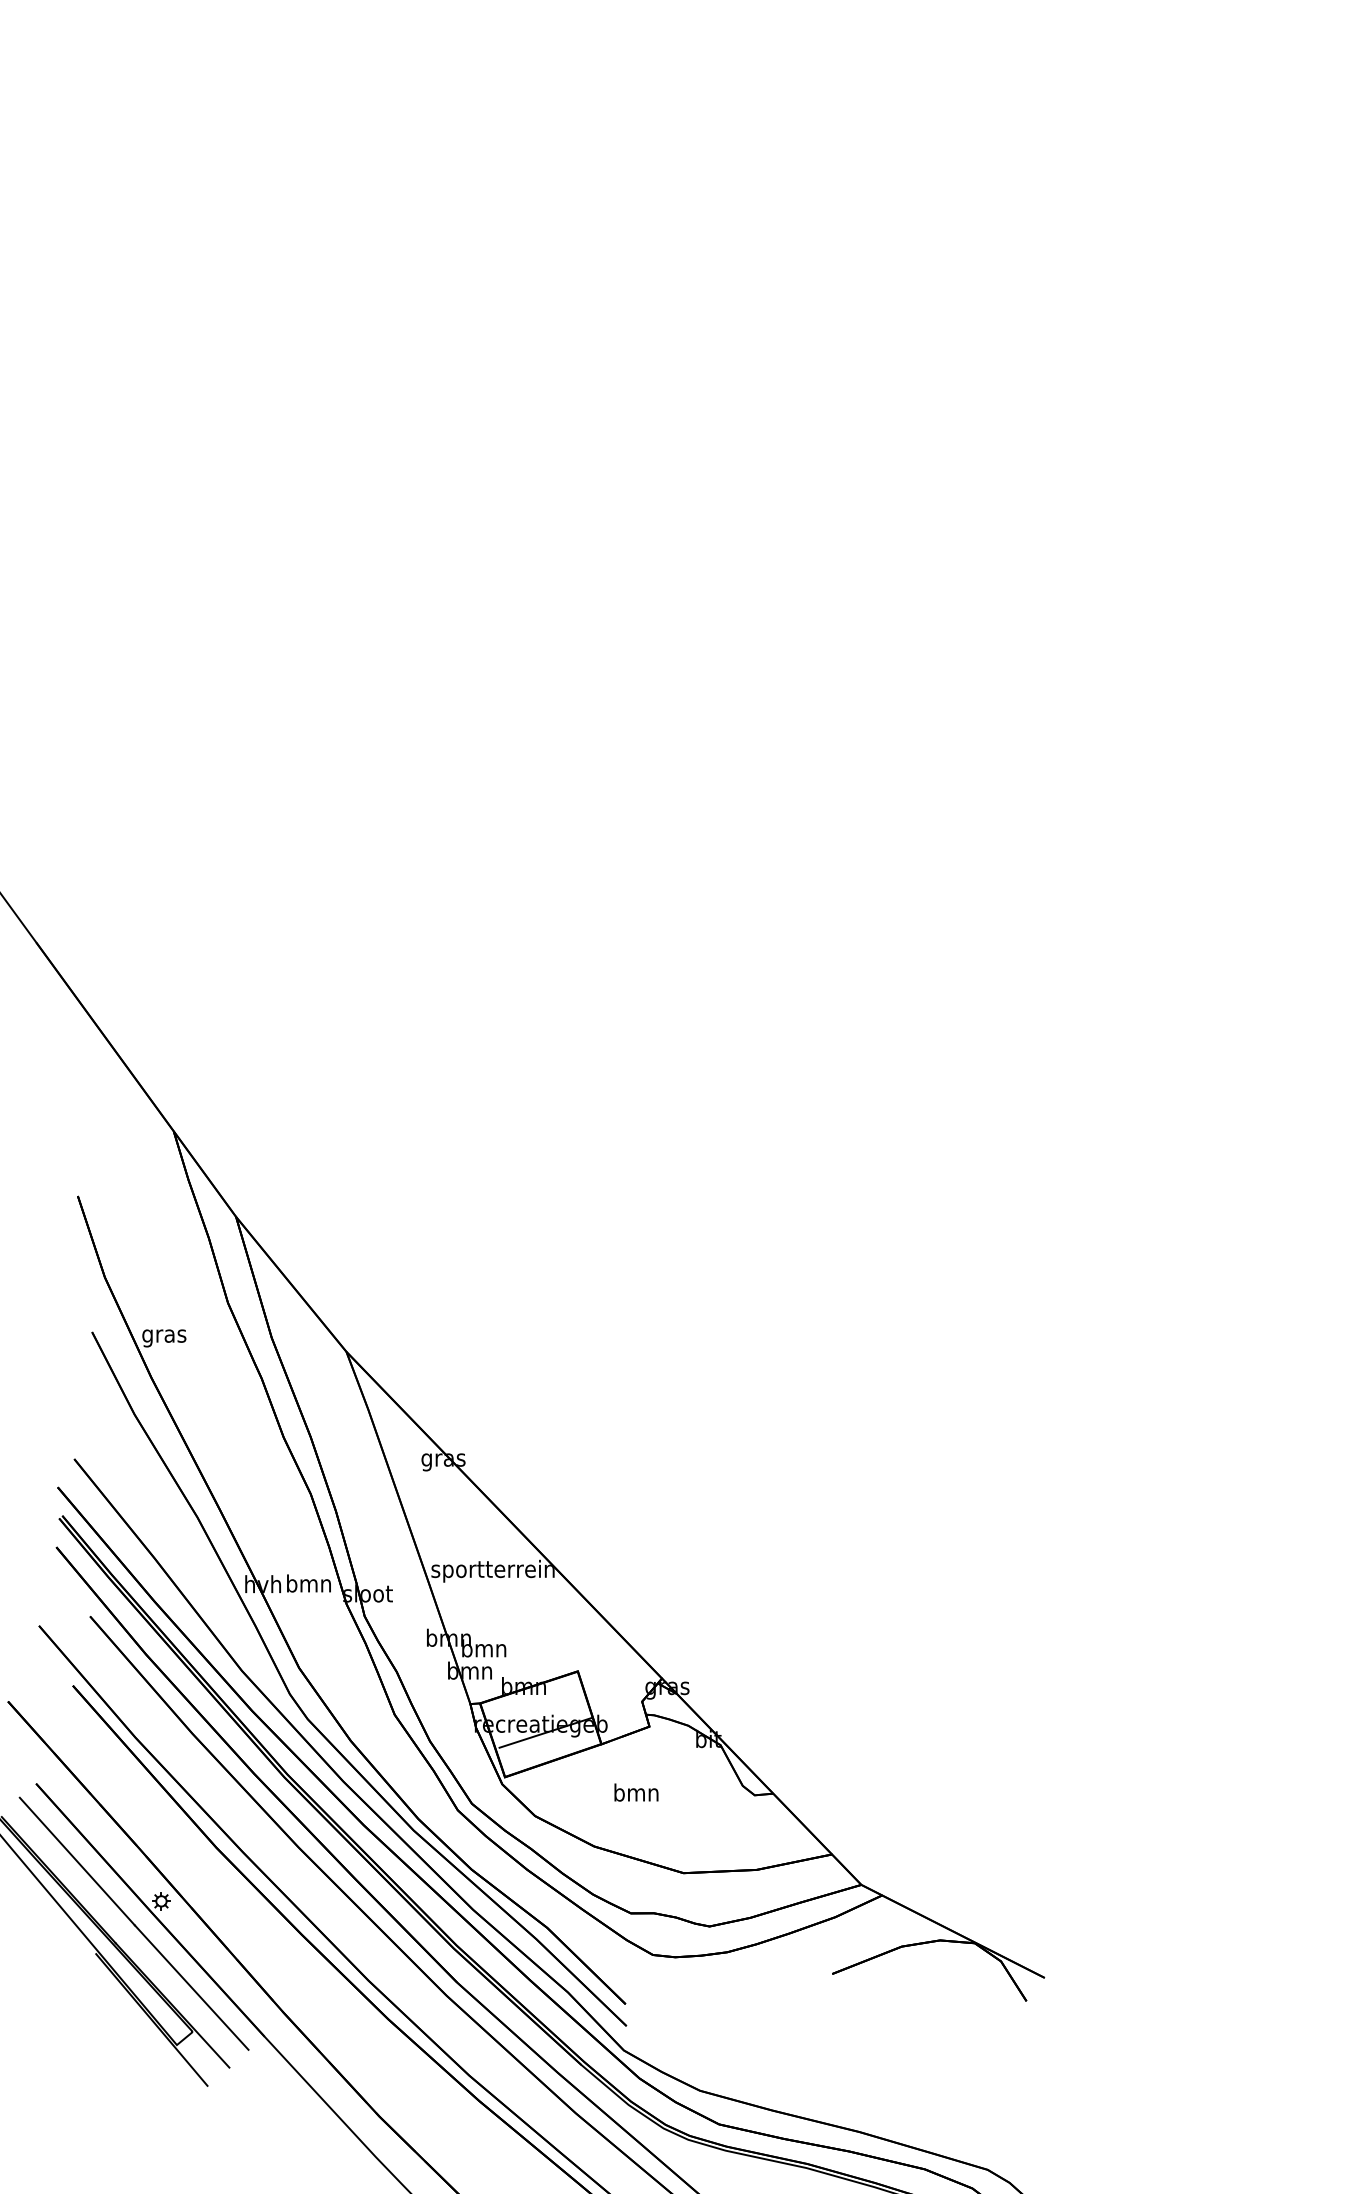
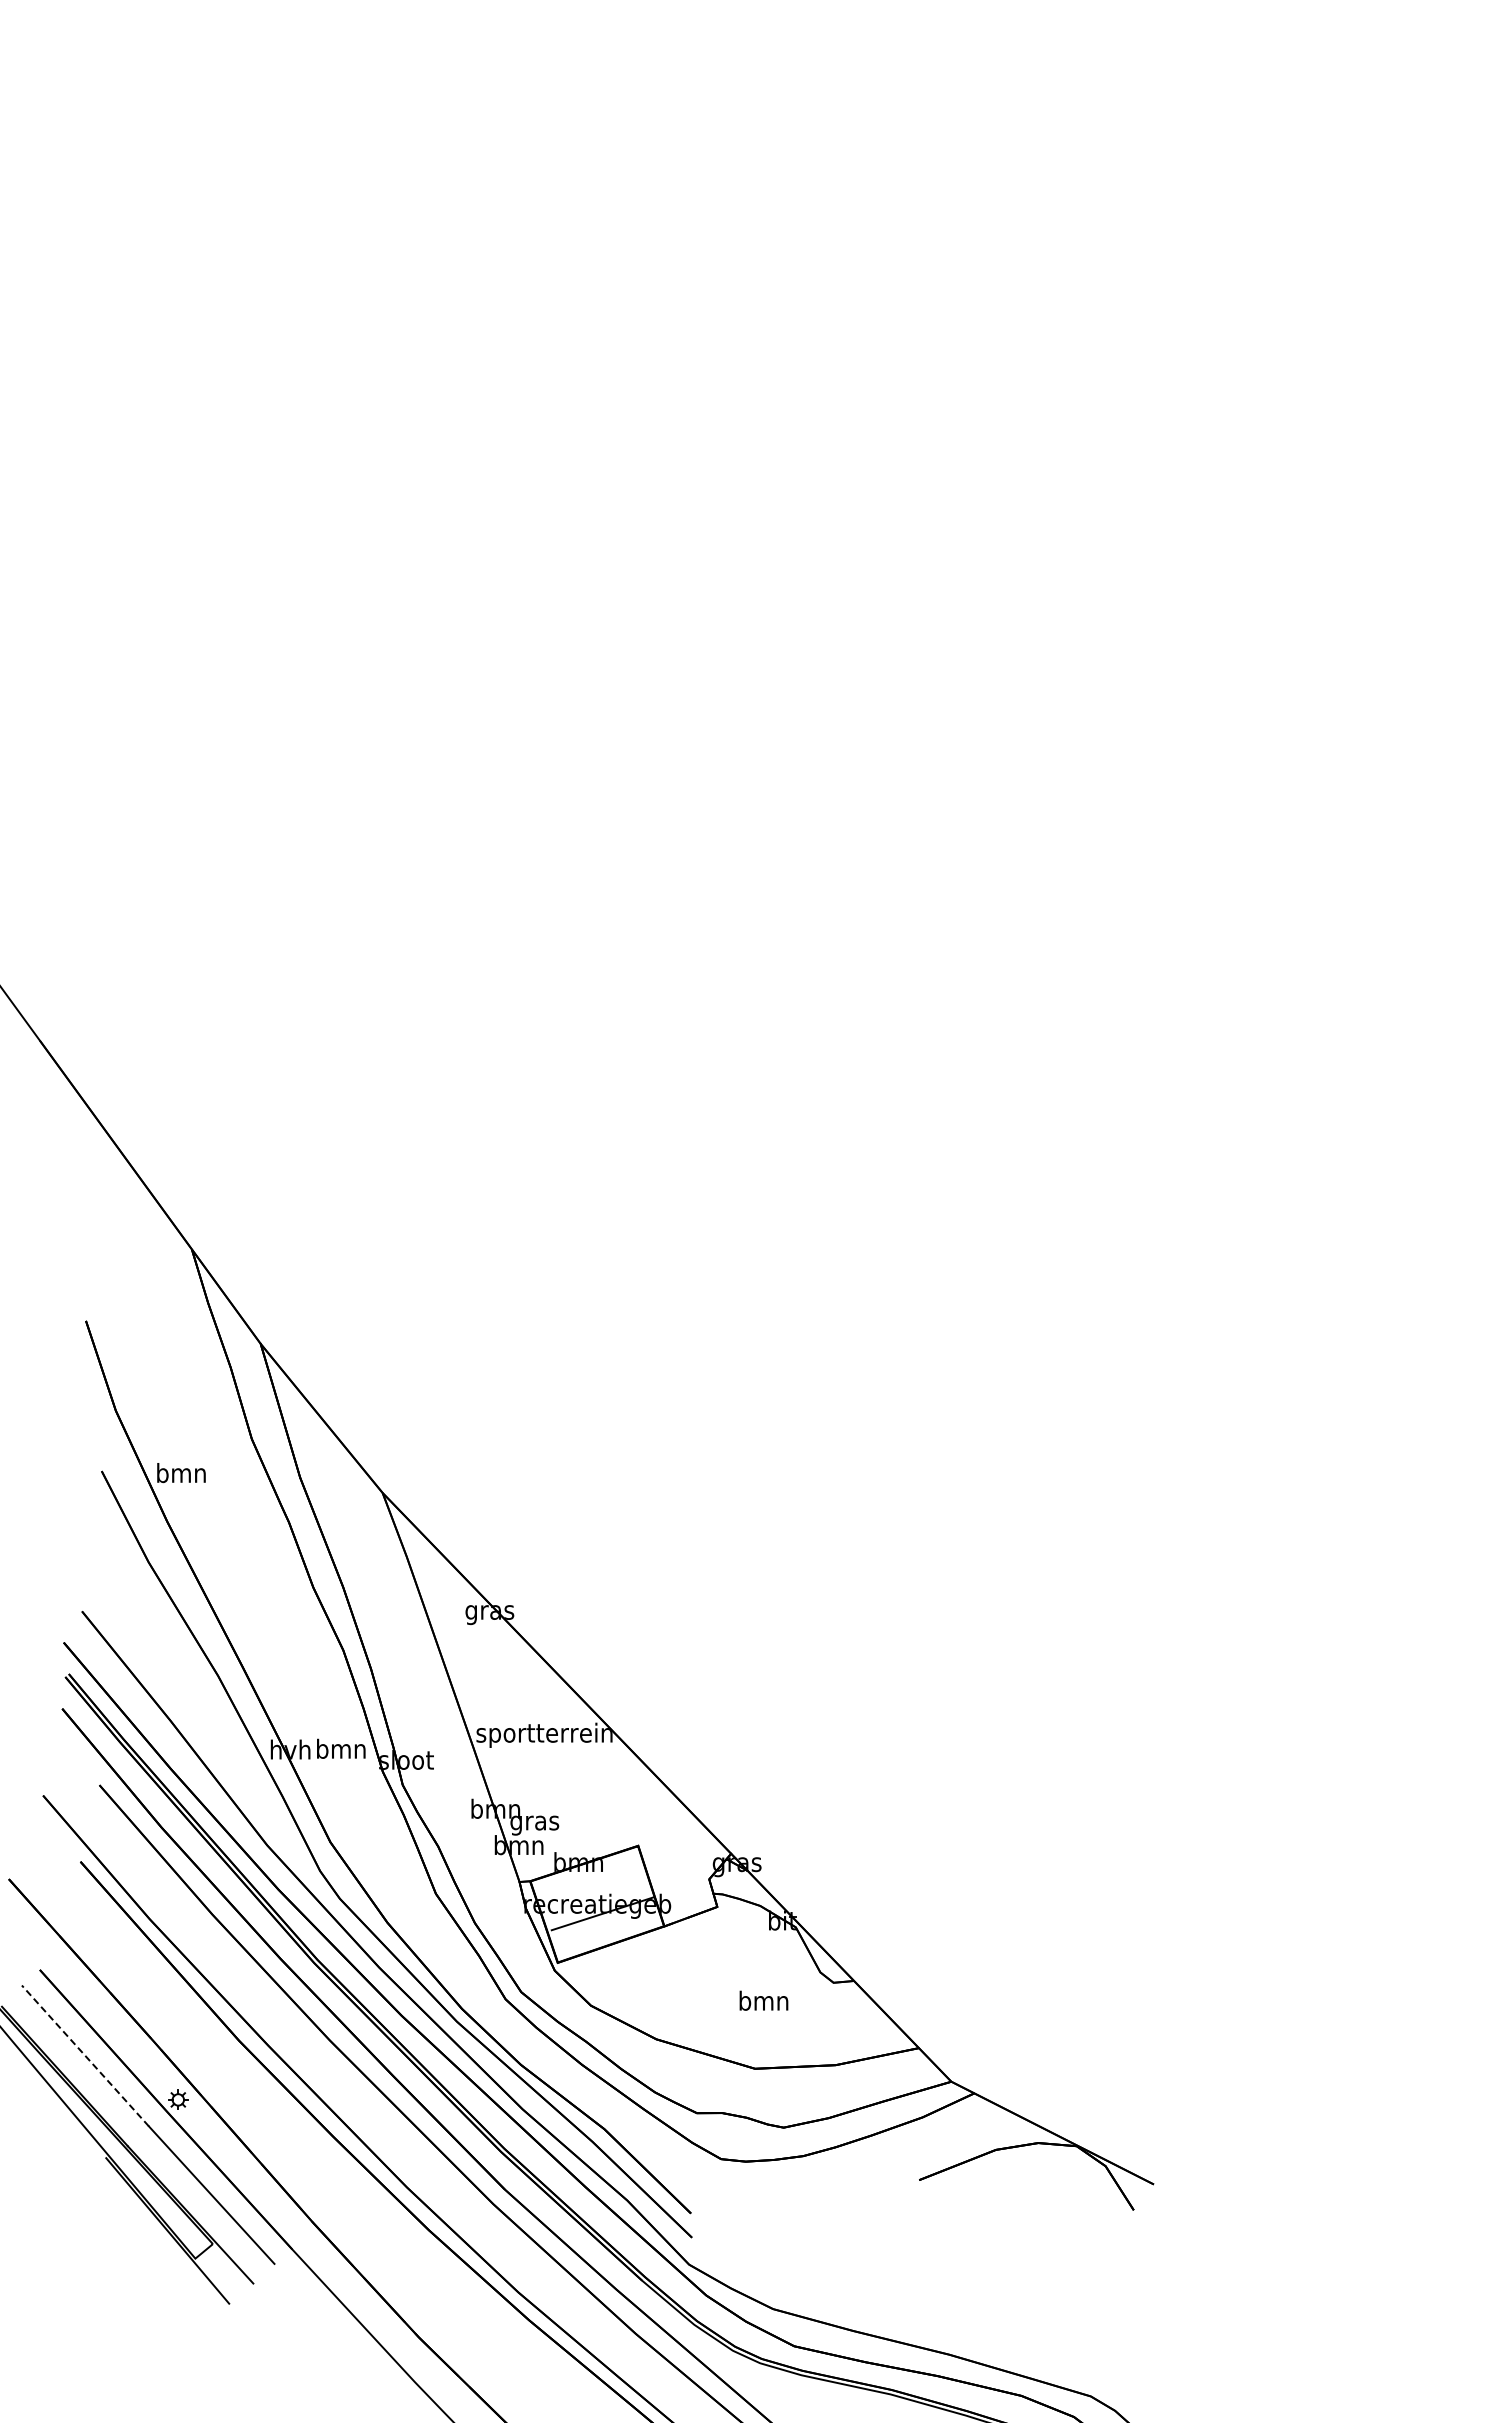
text: (164, 1336) -> (181, 1475), gras -> bmn
text: (483, 1650) -> (534, 1822), bmn -> gras
text: (636, 1792) -> (763, 2000), moved
line: (77, 1861) -> (85, 2055), solid -> dashed

